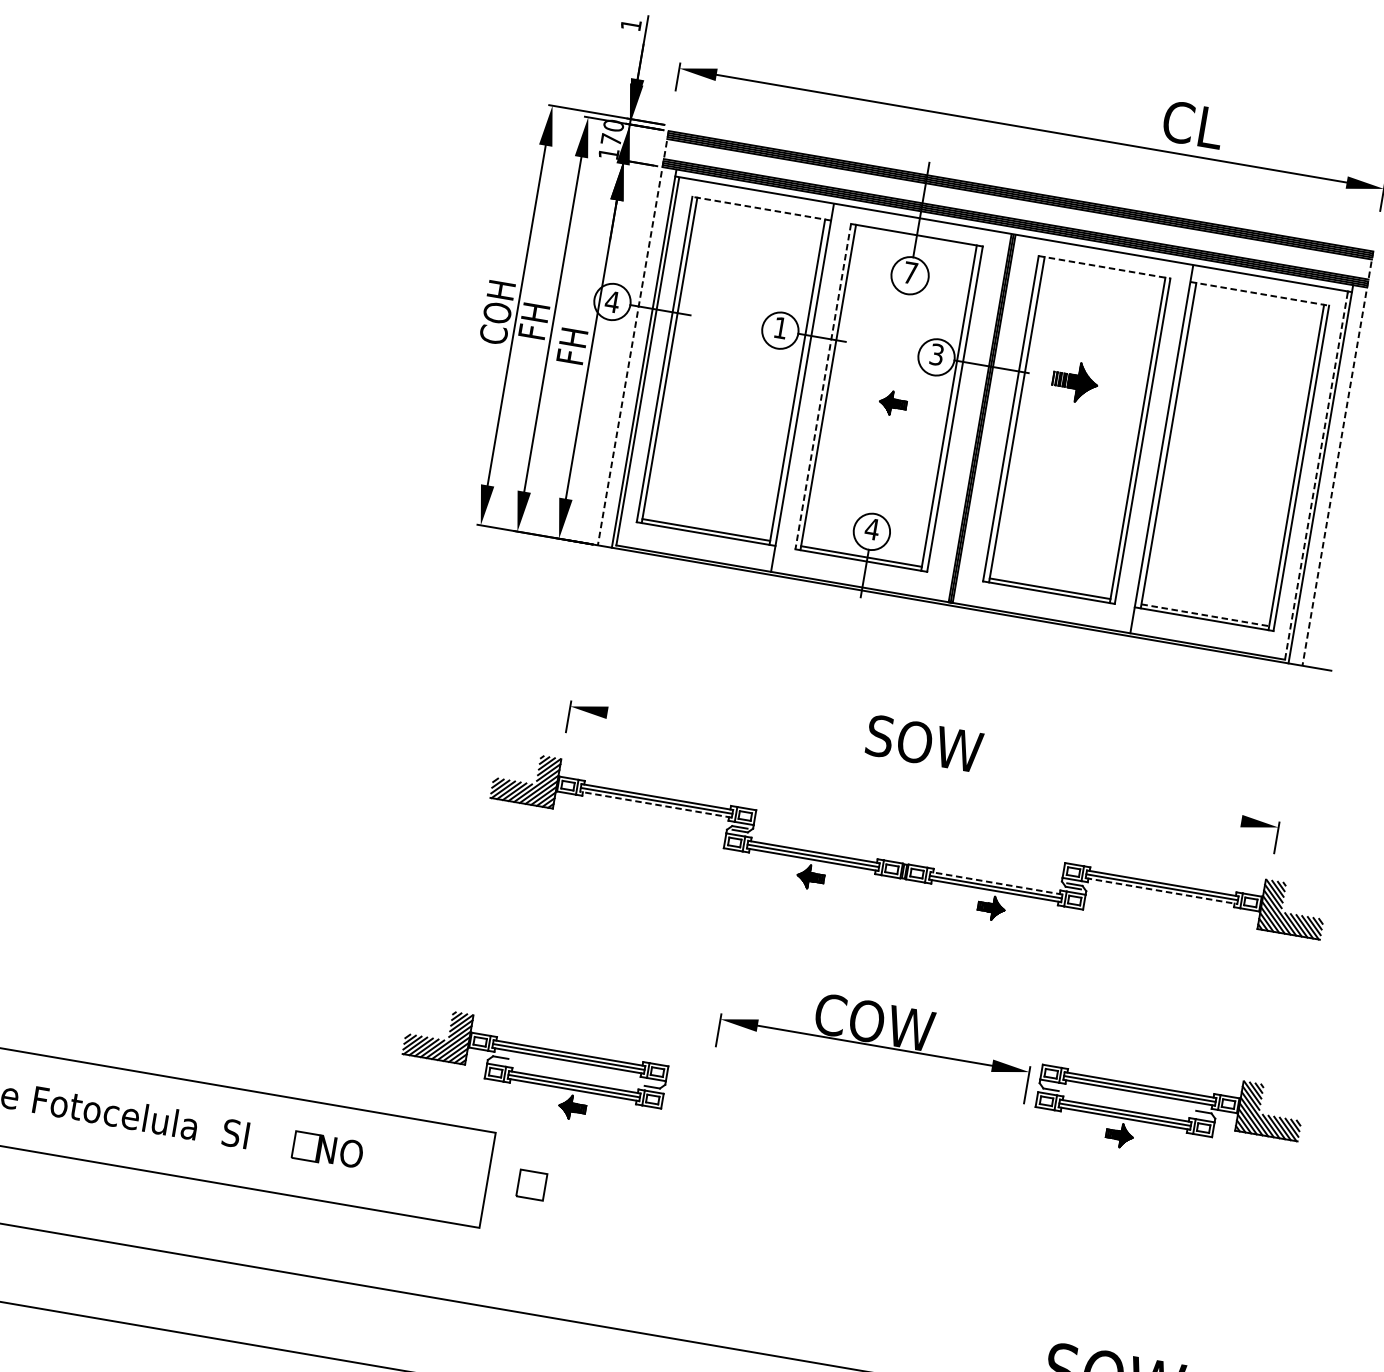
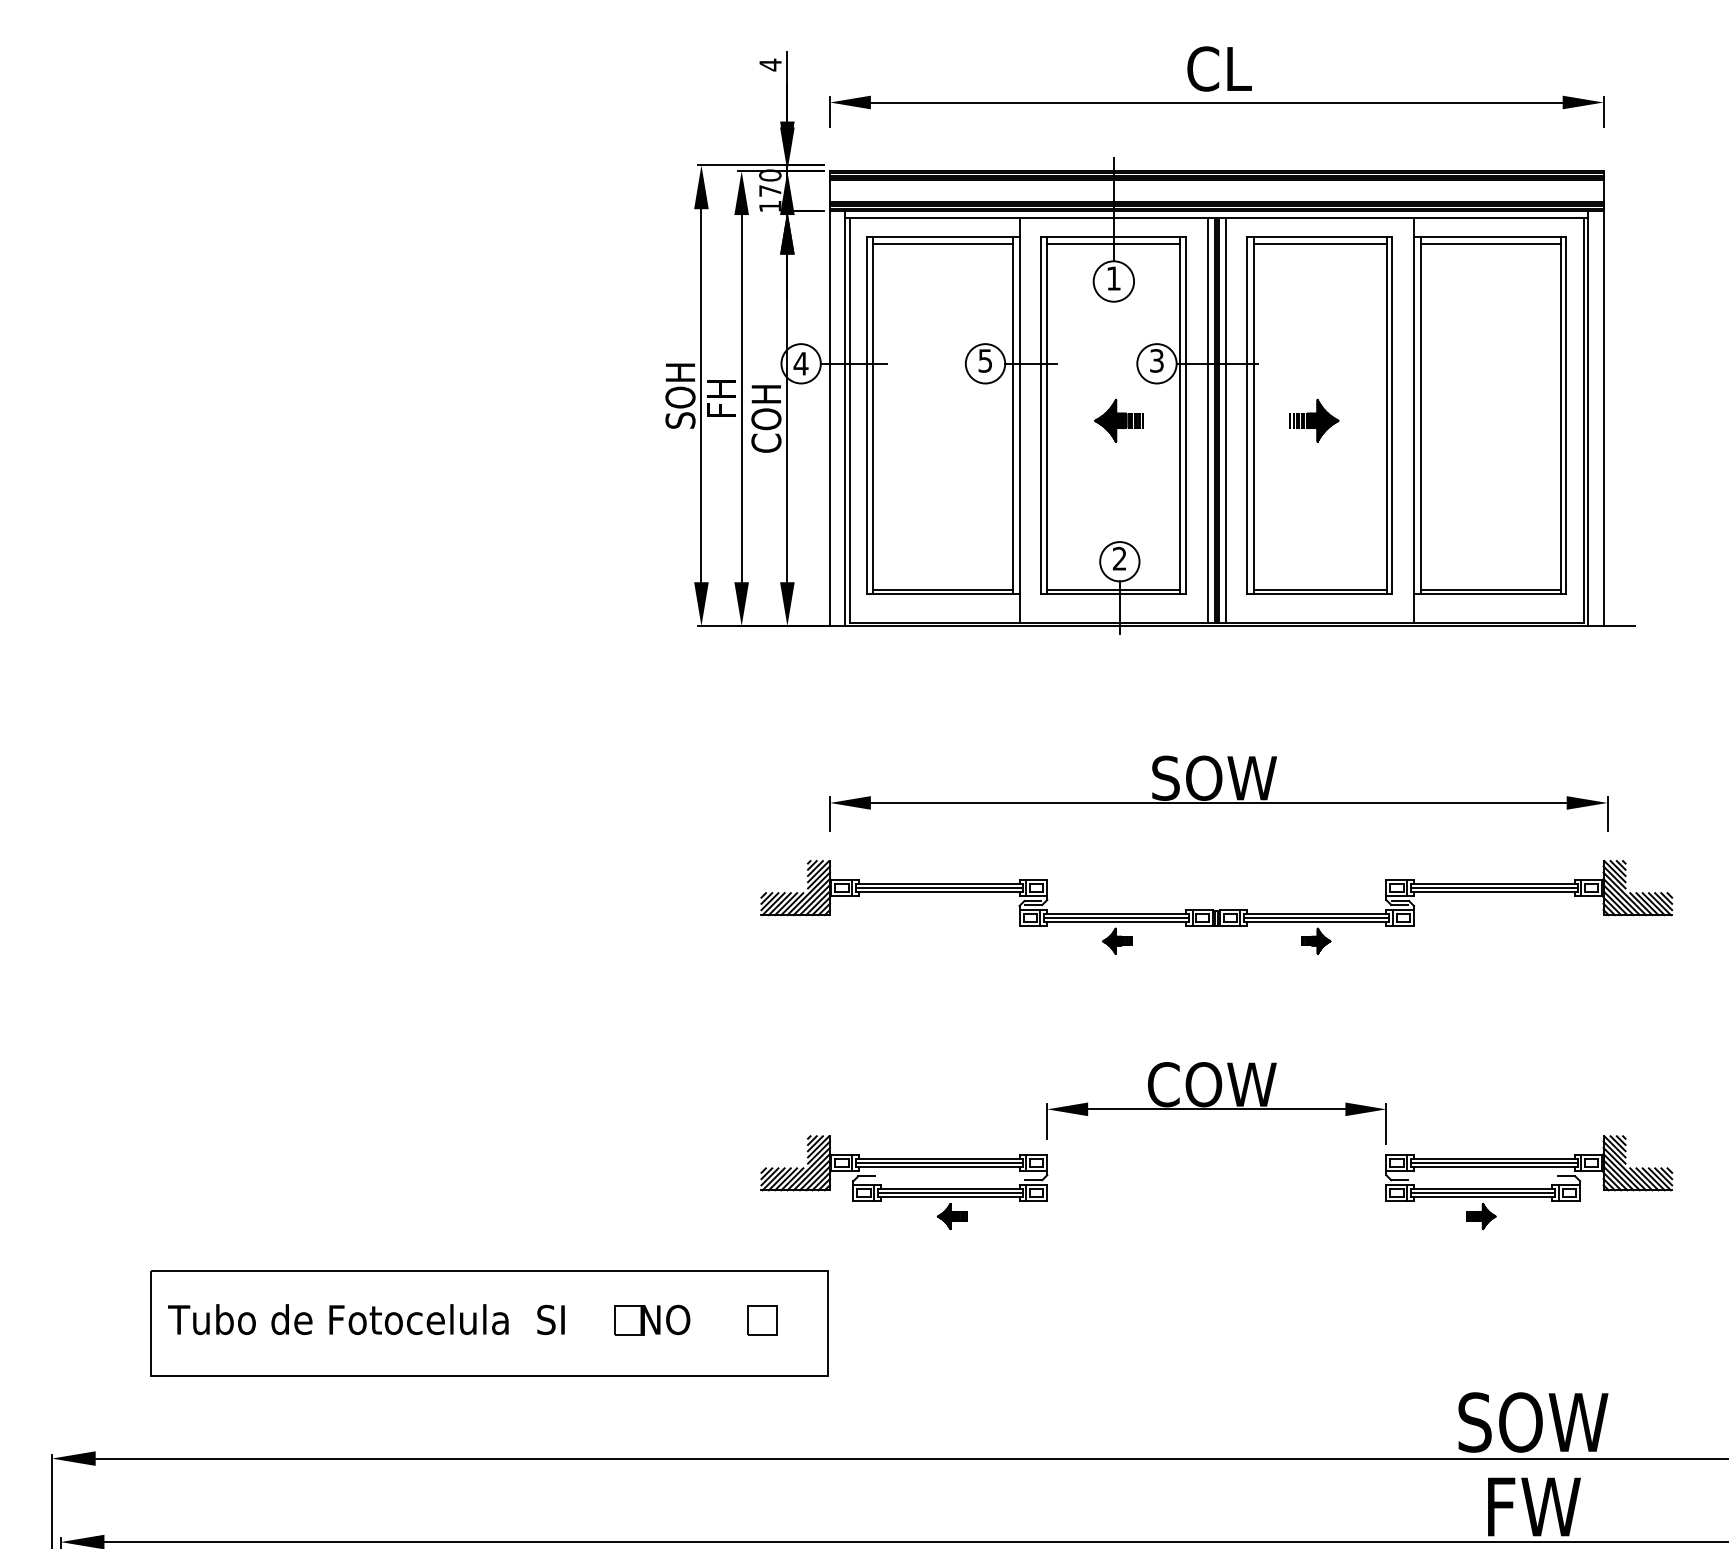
text: (631, 24) -> (770, 64), 1 -> 4
text: (1193, 124) -> (1219, 68), moved
line: (760, 208) -> (942, 237), dashed -> solid
line: (759, 214) -> (942, 243), added
line: (914, 240) -> (1112, 243), added
line: (1105, 267) -> (1320, 237), dashed -> solid
text: (910, 272) -> (1113, 278), 7 -> 1
line: (1104, 273) -> (1320, 243), added
line: (1259, 294) -> (1490, 237), dashed -> solid
line: (1259, 299) -> (1490, 243), added
text: (497, 312) -> (680, 396), COH -> SOH
text: (779, 327) -> (984, 360), 1 -> 5
line: (632, 338) -> (829, 399), dashed -> solid
text: (572, 346) -> (766, 418), FH -> COH
part: (1075, 381) -> (1314, 420), moved
line: (823, 386) -> (1041, 415), dashed -> solid
part: (892, 403) -> (1118, 420), size x1.67
line: (974, 417) -> (1208, 420), added
line: (990, 419) -> (1225, 420), added
line: (1337, 459) -> (1603, 399), dashed -> solid
line: (1316, 476) -> (1583, 421), dashed -> solid
text: (872, 528) -> (1119, 558), 4 -> 2
line: (1206, 615) -> (1491, 589), dashed -> solid
line: (924, 766) -> (1218, 802), added
line: (655, 804) -> (938, 892), dashed -> solid
line: (996, 882) -> (1316, 913), dashed -> solid
line: (1161, 891) -> (1494, 892), dashed -> solid
part: (534, 1069) -> (904, 1182), moved
part: (1168, 1112) -> (1529, 1182), moved
part: (532, 1185) -> (762, 1320), moved

